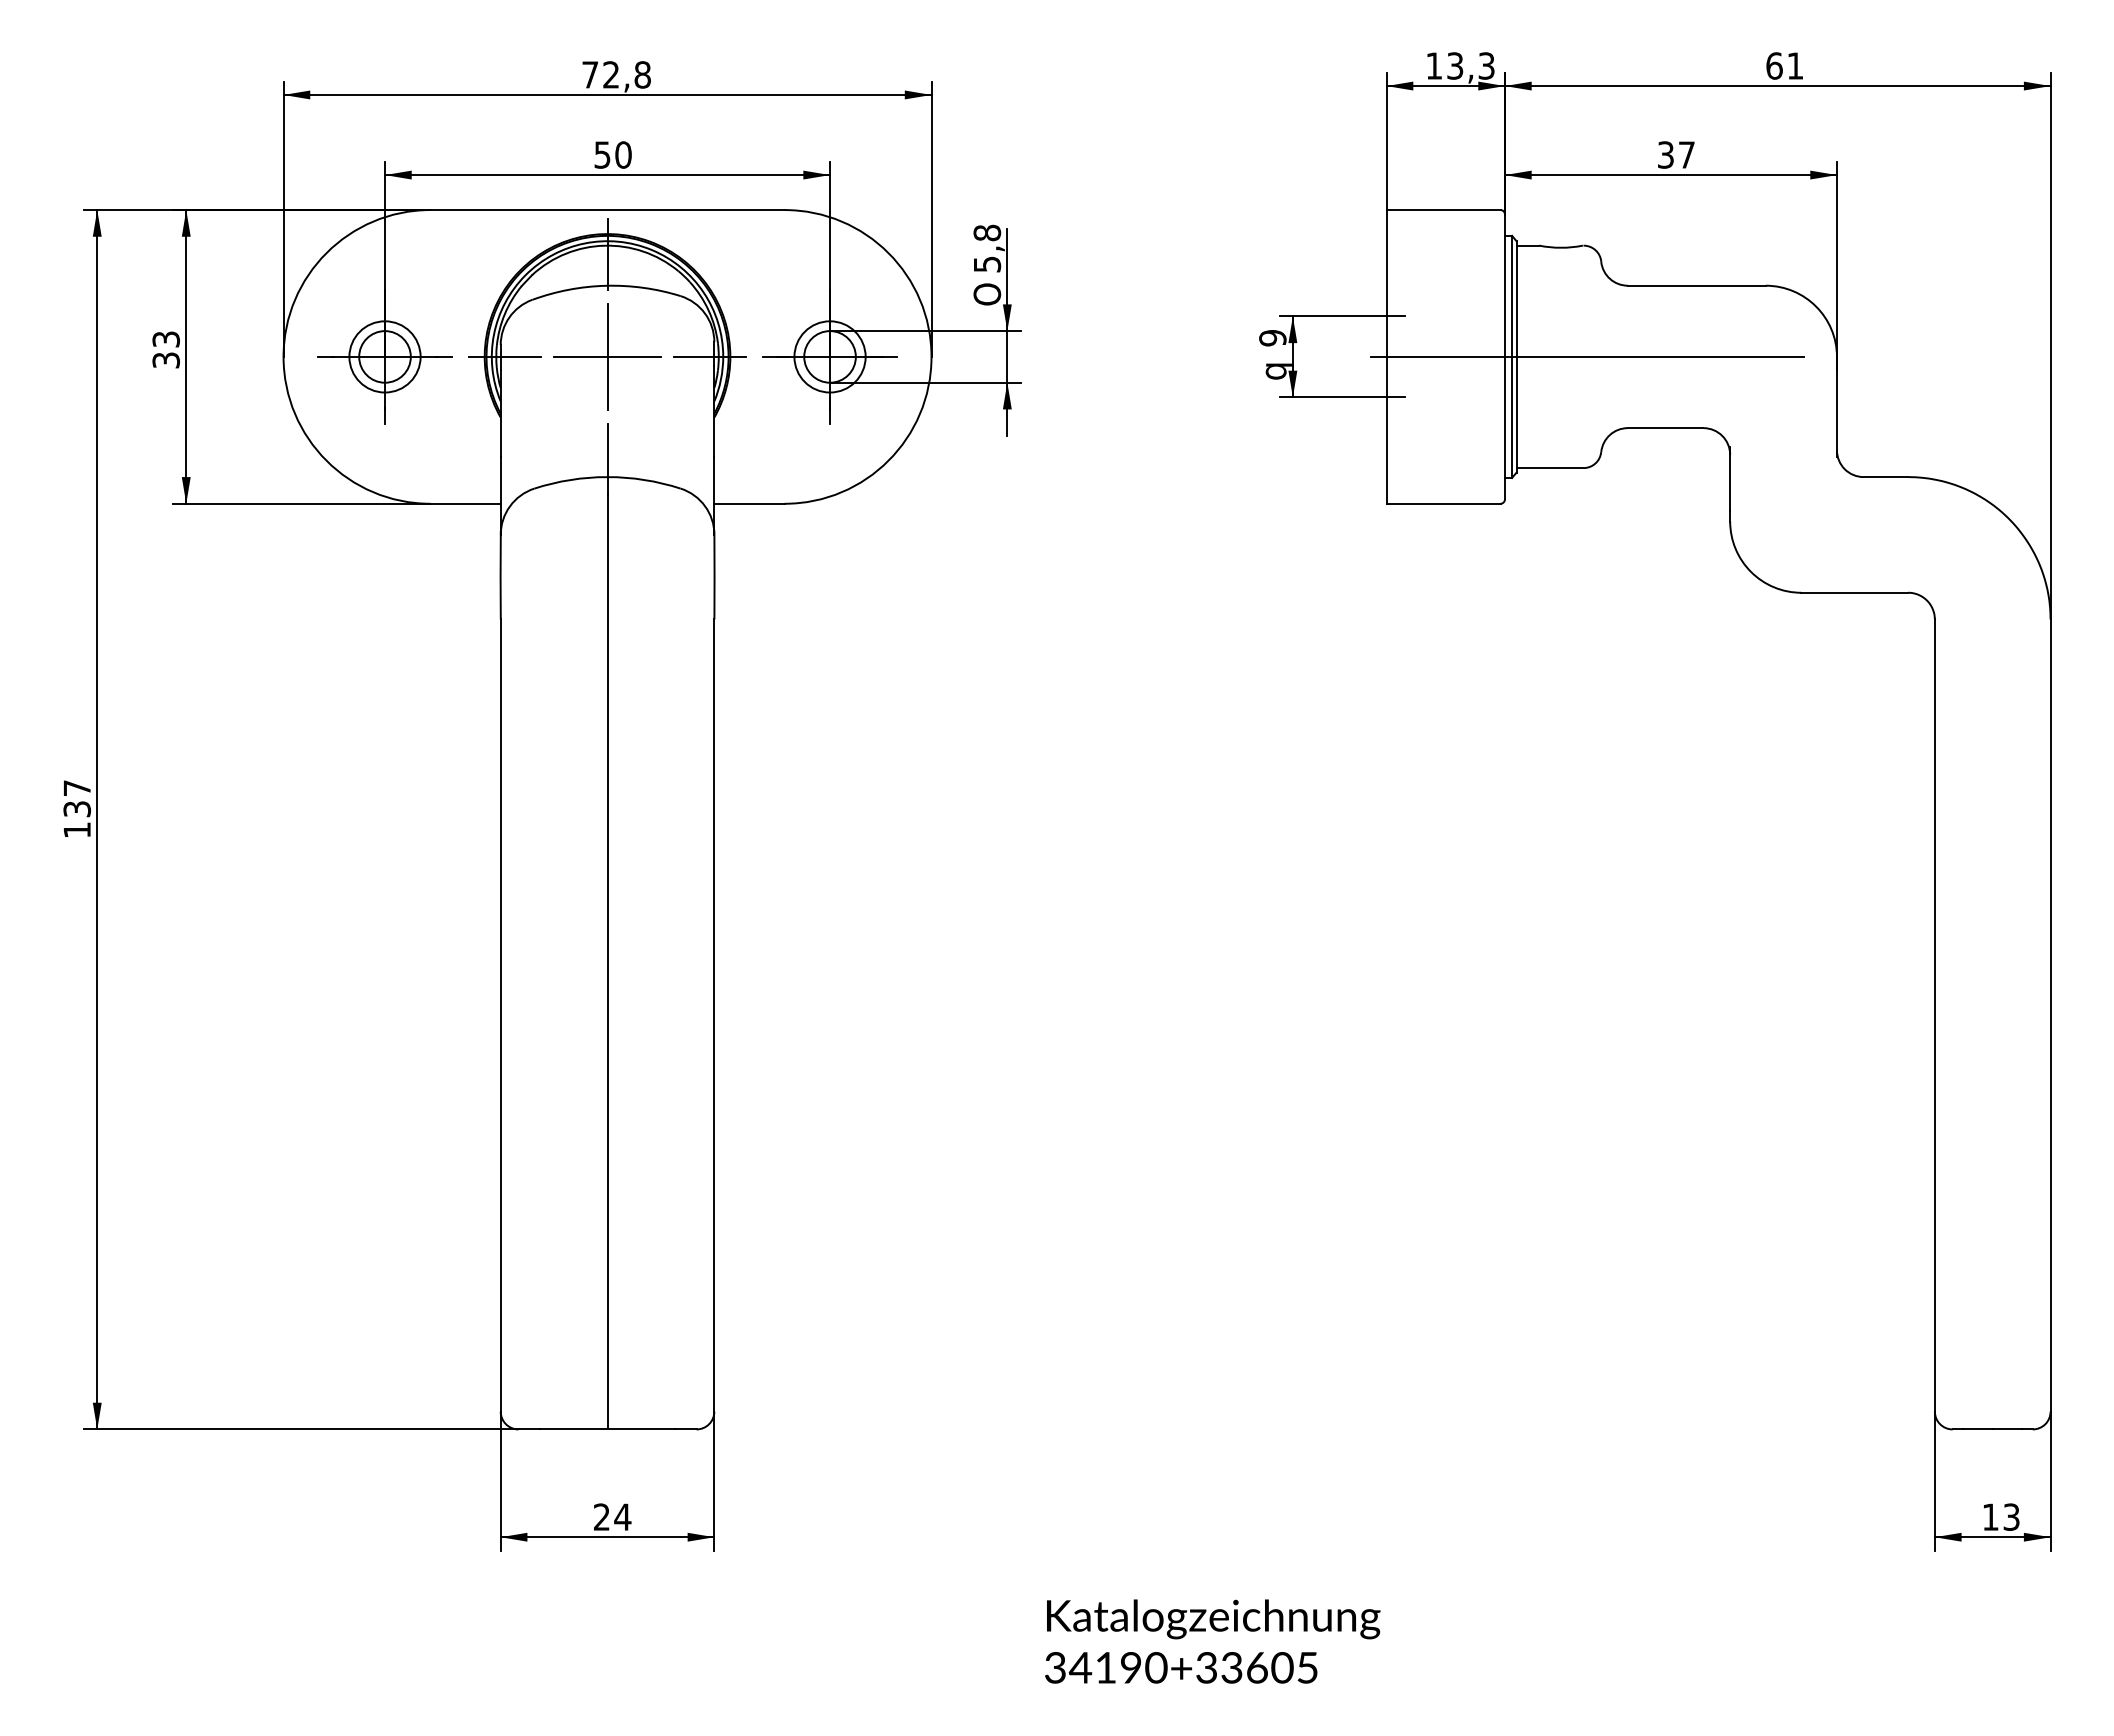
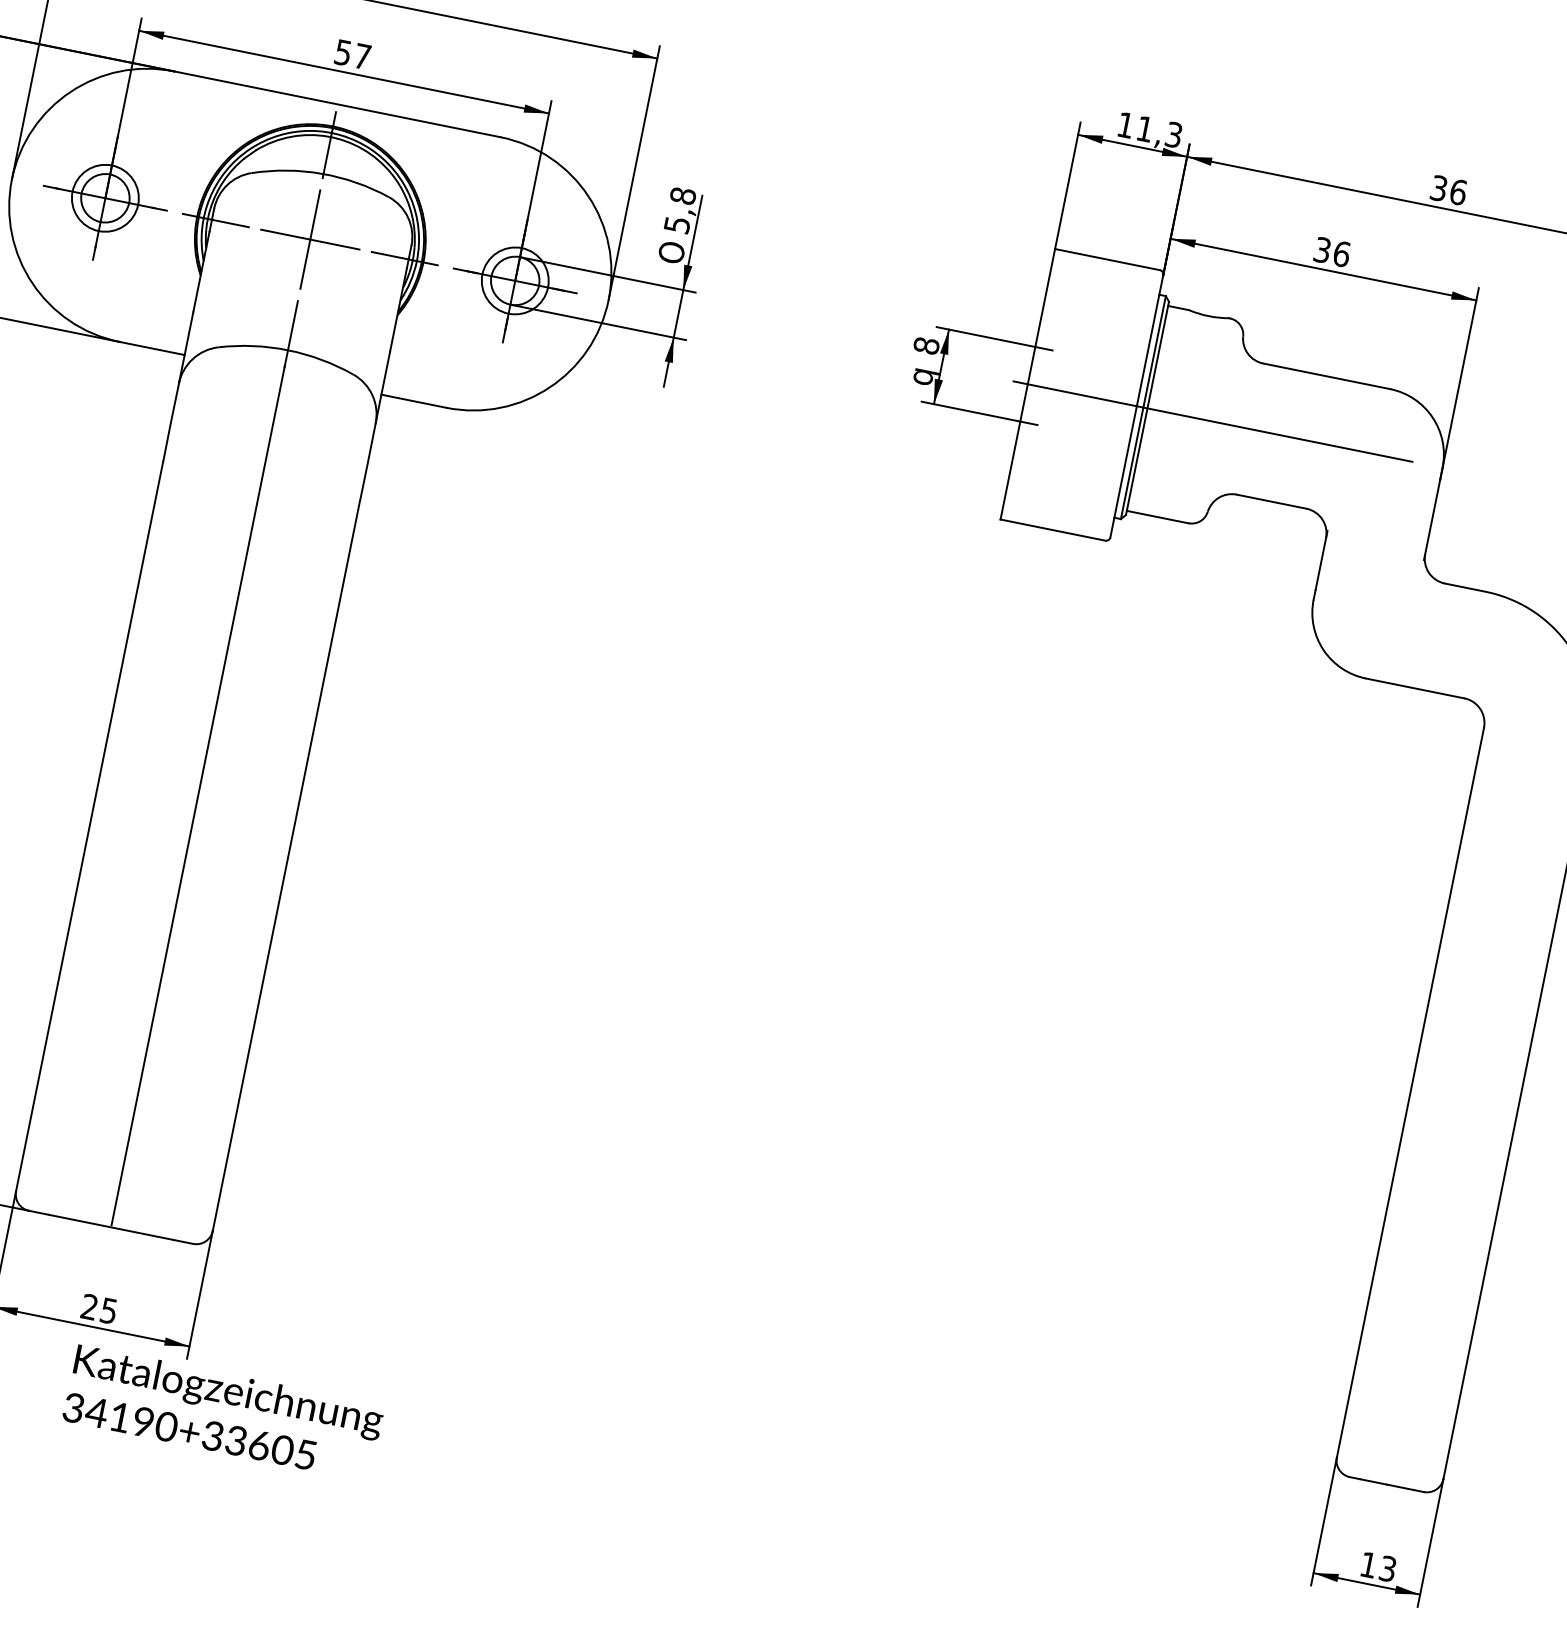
text: (1455, 65) -> (1145, 128), 13,3 -> 11,3
text: (1784, 65) -> (1448, 189), 61 -> 36
text: (623, 154) -> (362, 56), 50 -> 57
text: (1686, 154) -> (1341, 253), 37 -> 36
text: (1272, 338) -> (926, 346), 9 -> 8
text: (622, 1516) -> (108, 1310), 24 -> 25
text: (1212, 1641) -> (223, 1412), moved

